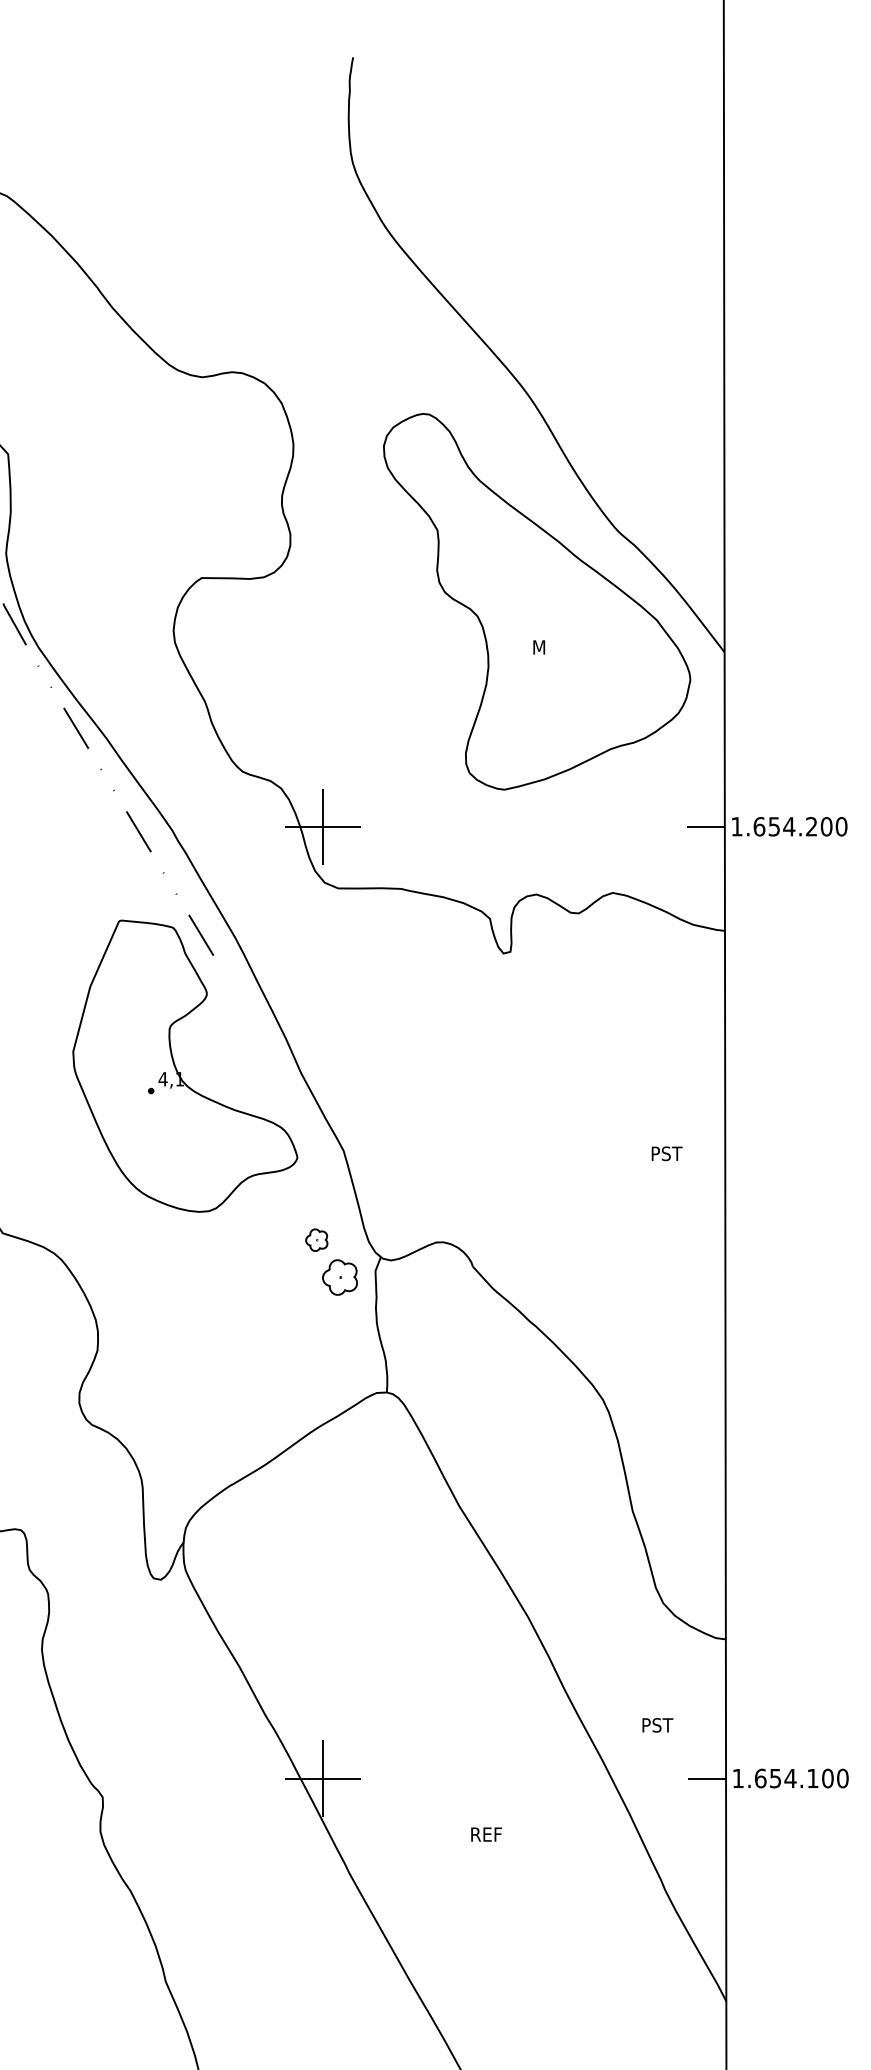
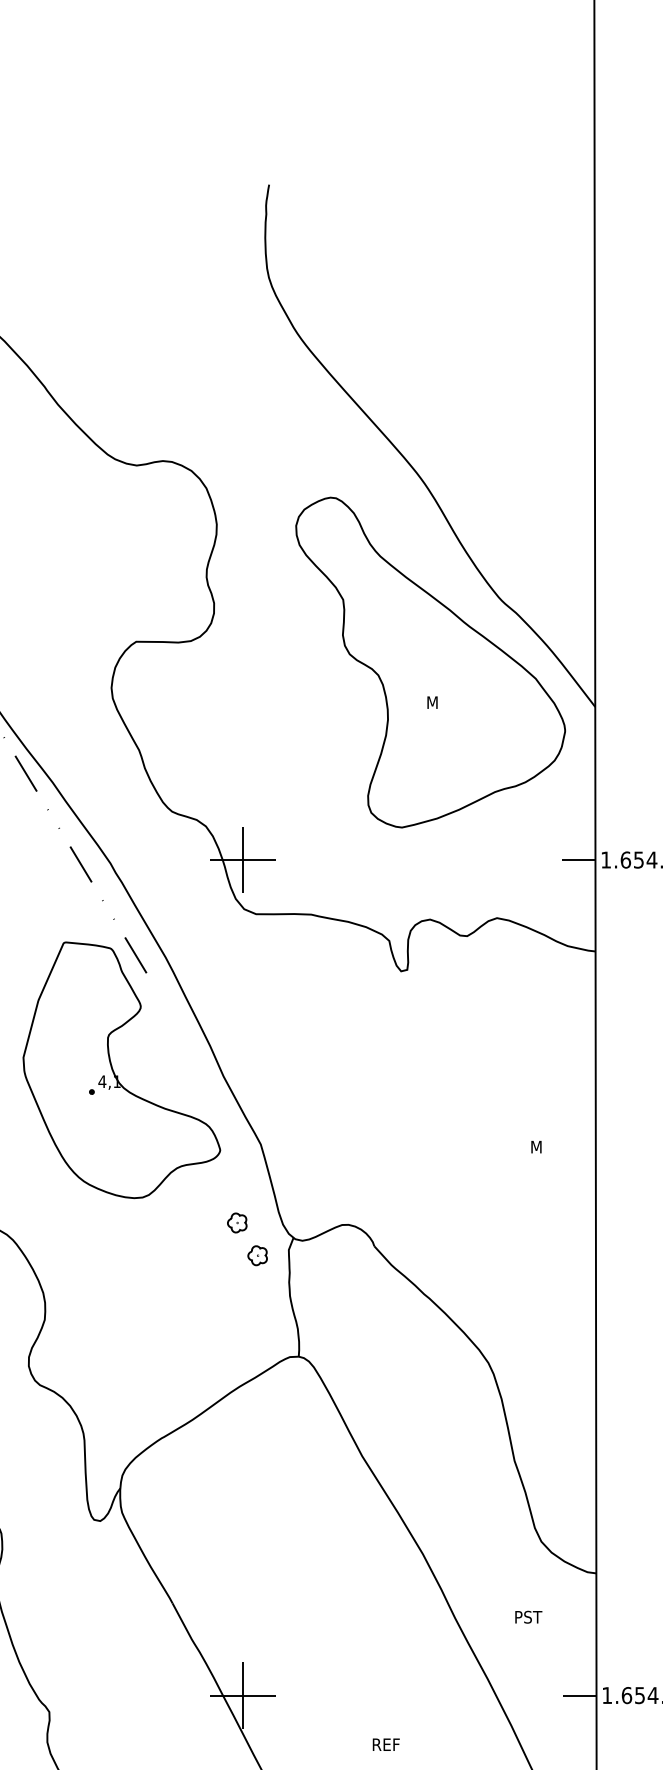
text: (667, 1153) -> (545, 1146), PST -> M
part: (339, 1277) -> (257, 1255), size x0.62
text: (657, 1725) -> (528, 1617), moved

